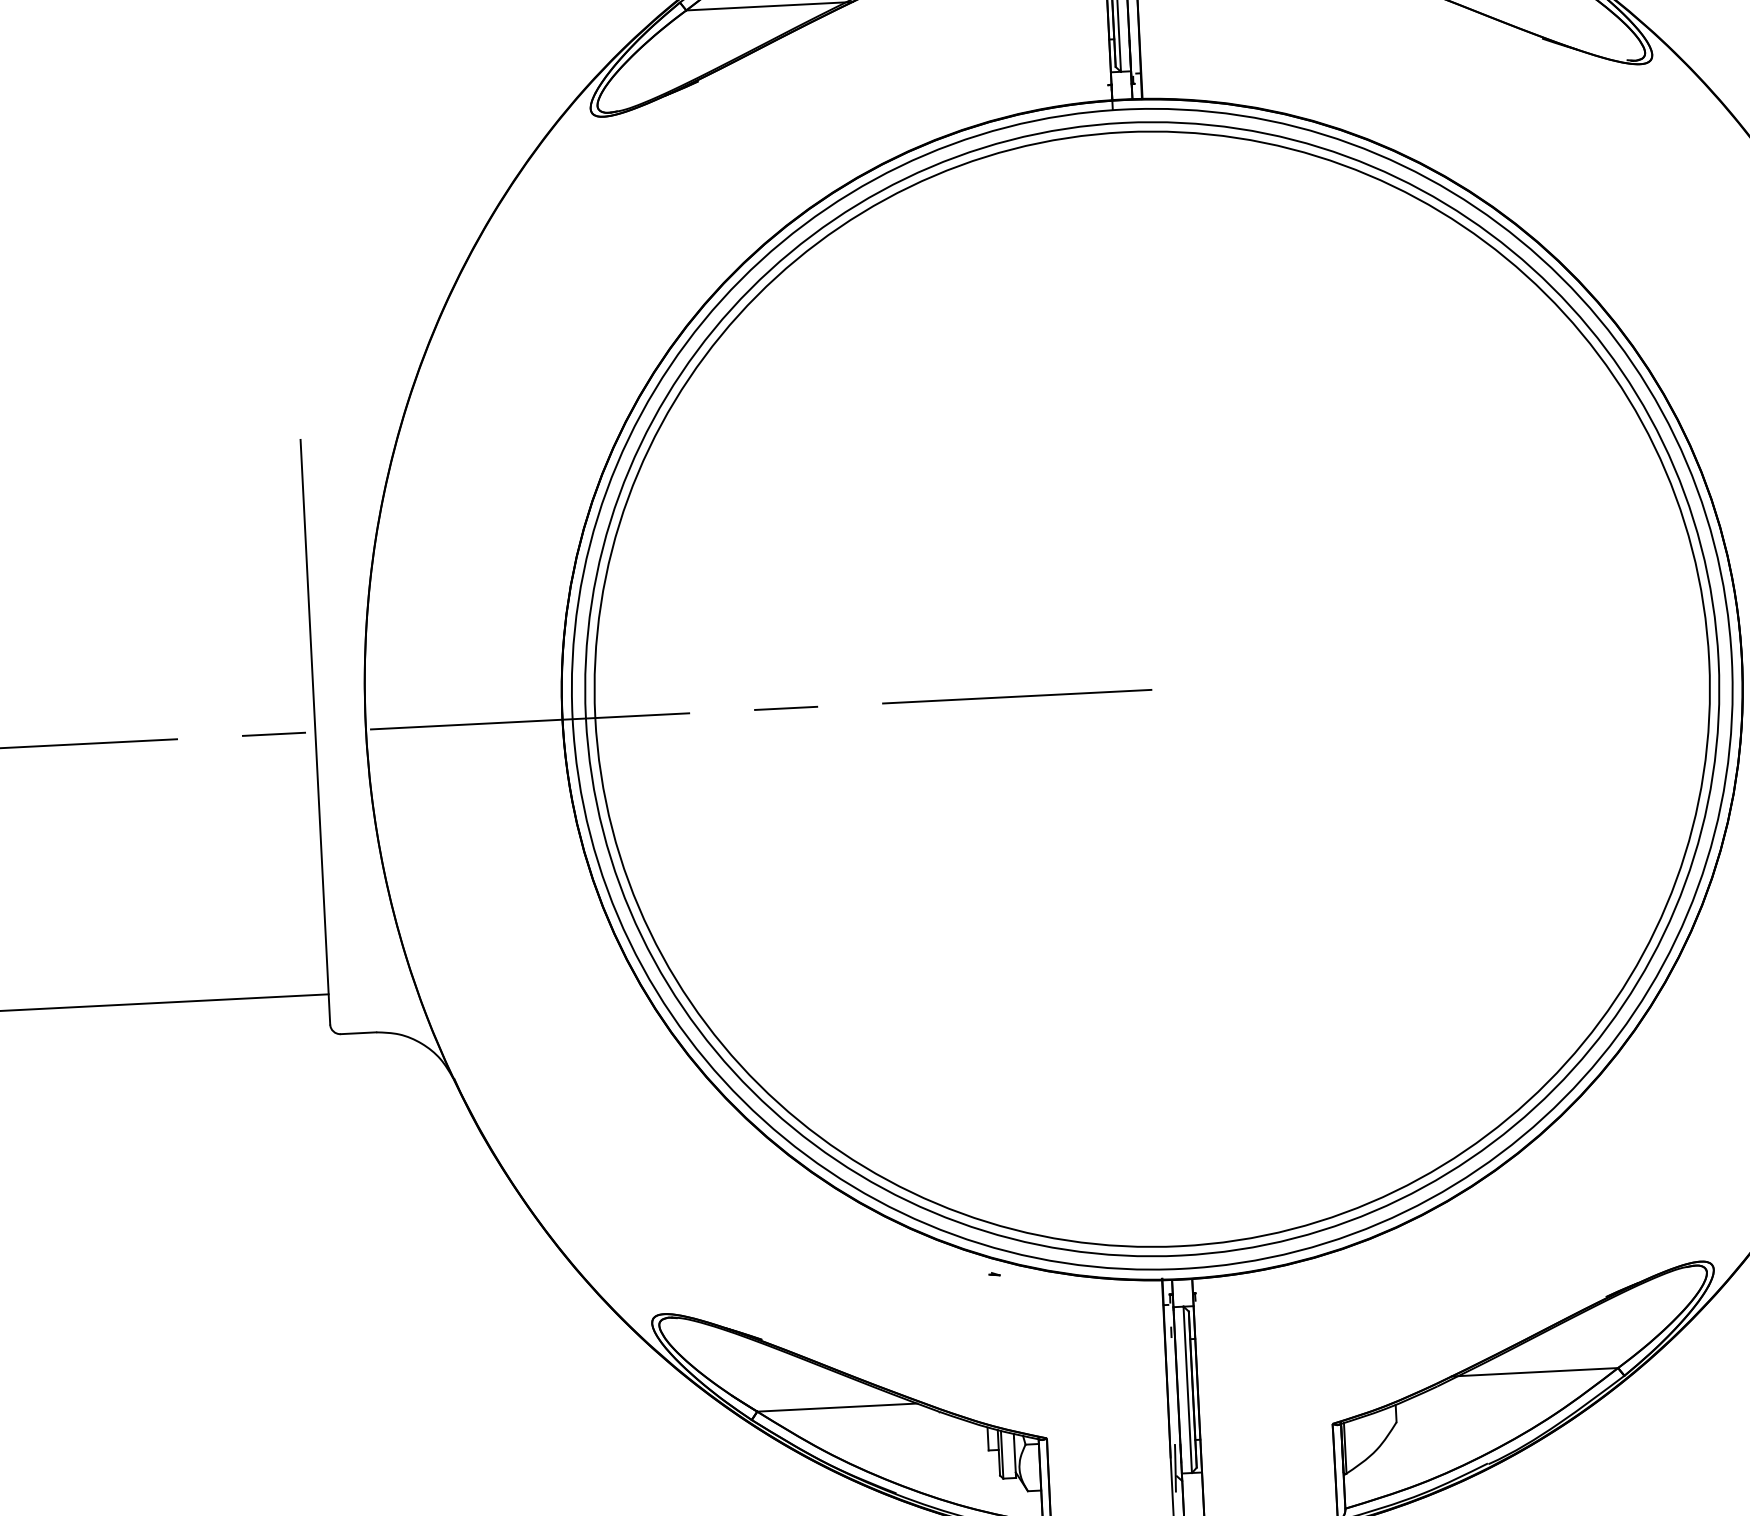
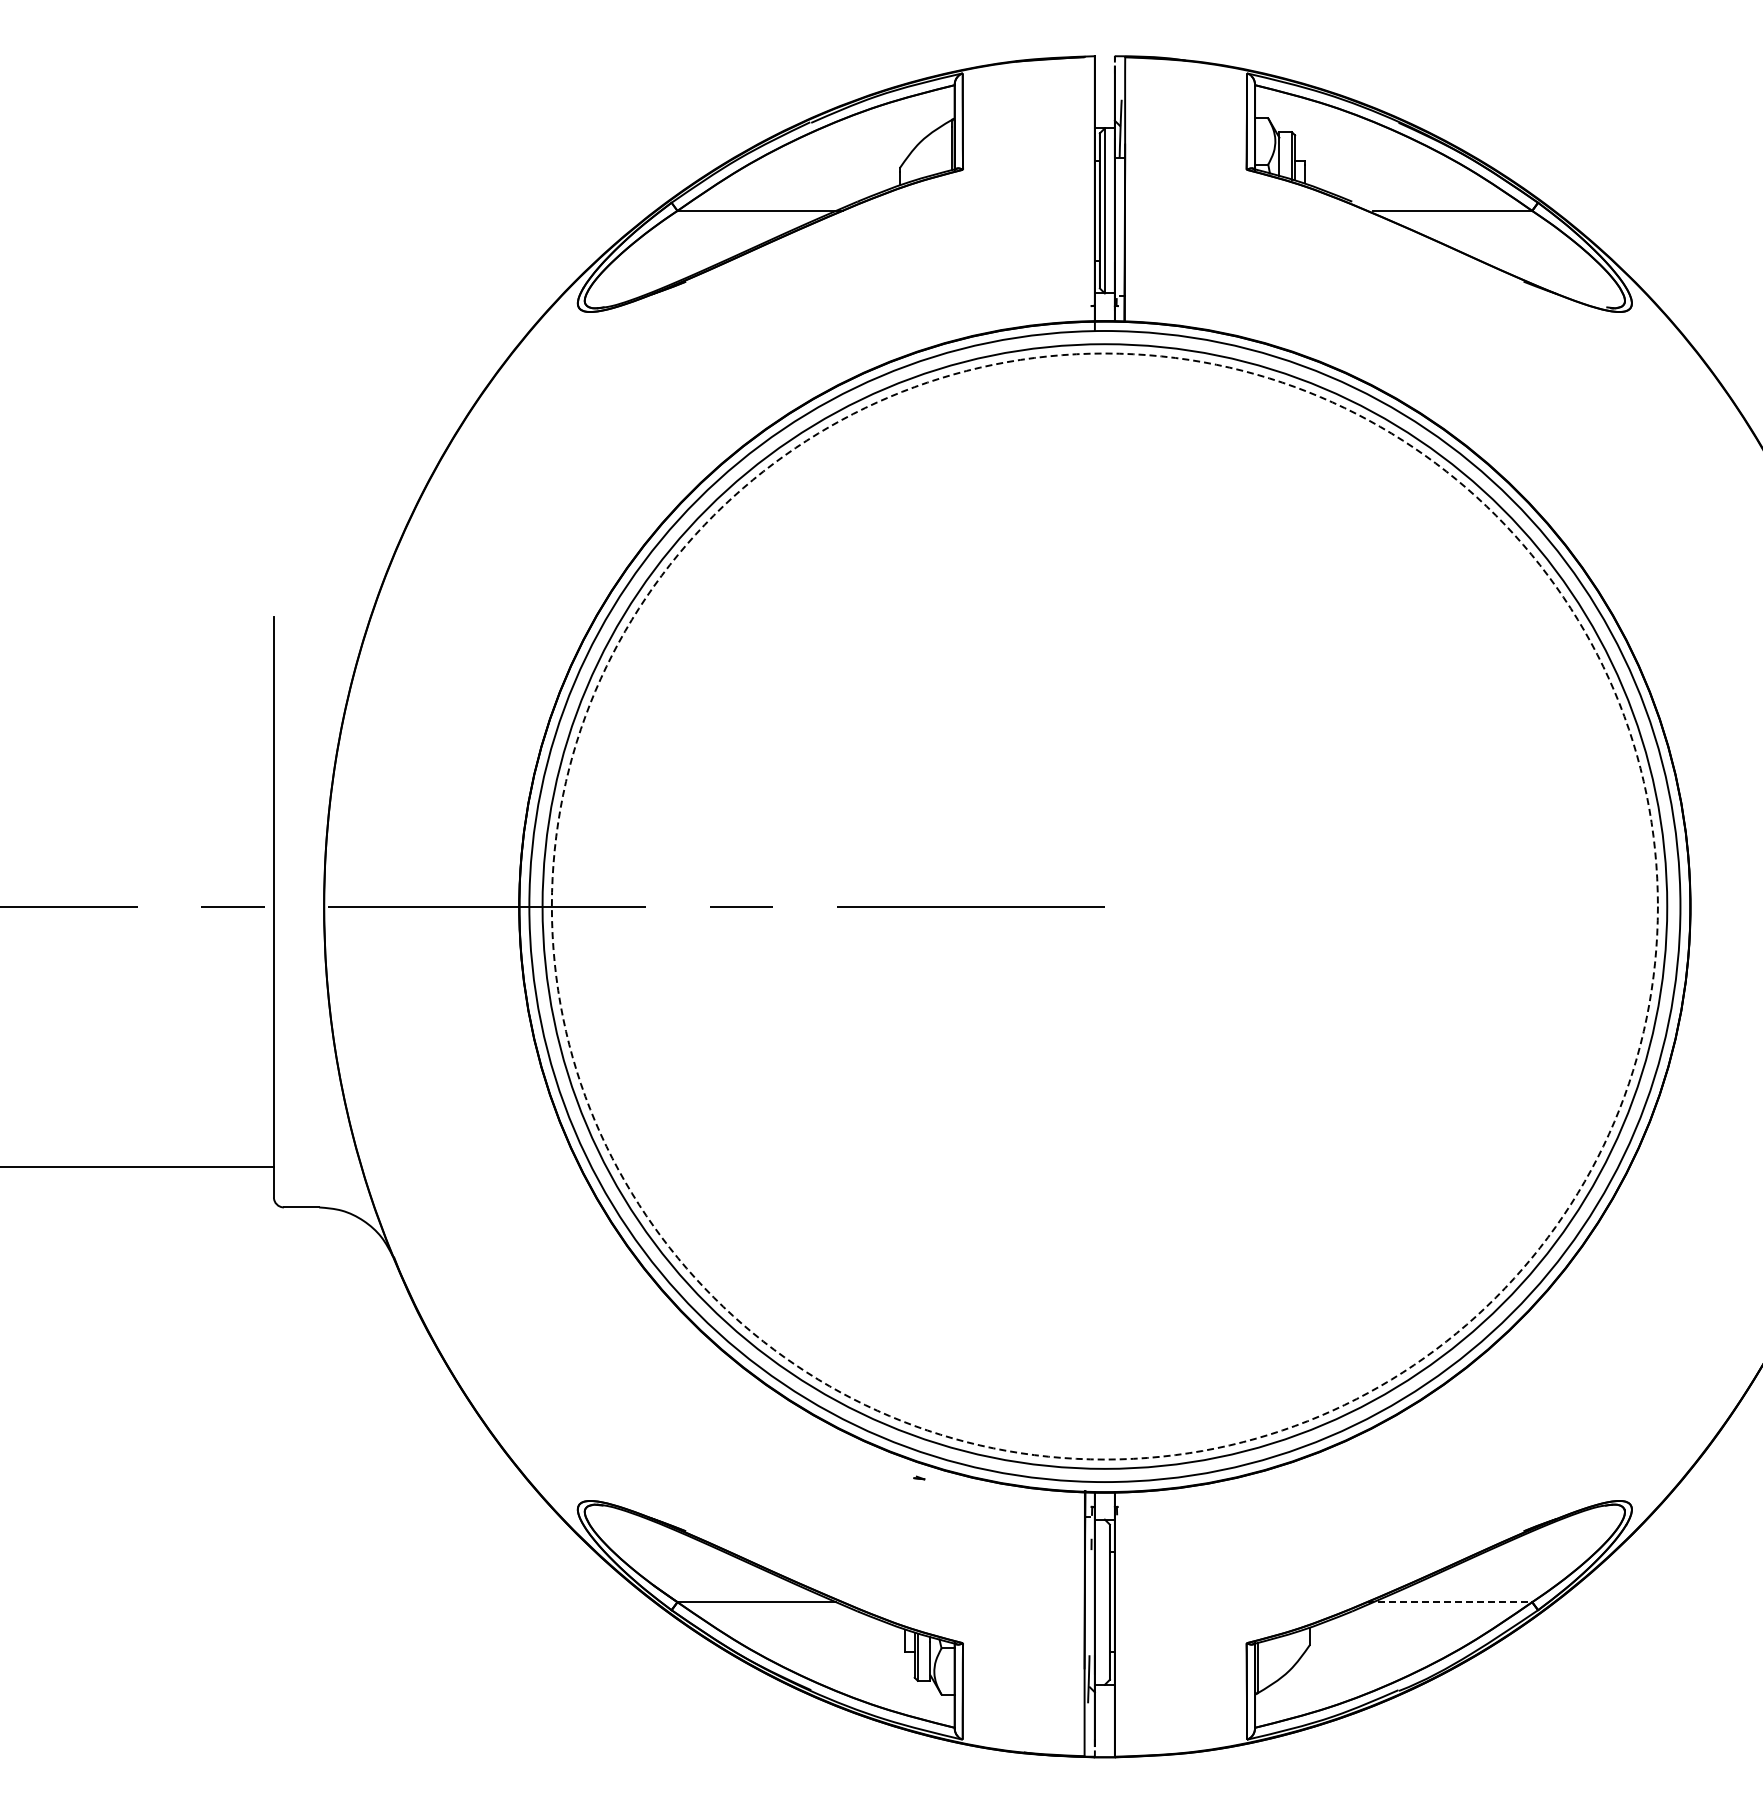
circle: (1151, 689) -> (1104, 906), solid -> dashed
line: (1534, 1372) -> (1449, 1602), solid -> dashed
line: (1187, 1389) -> (1104, 1601), removed

